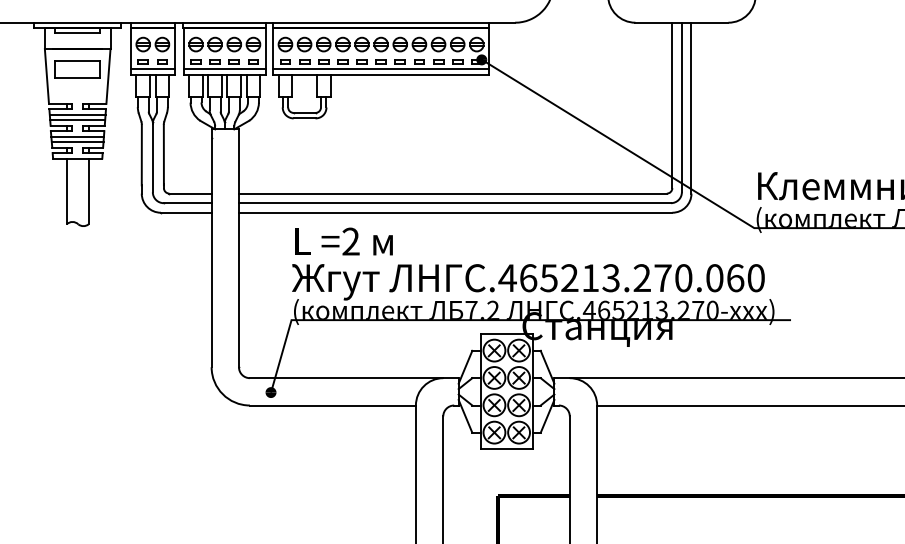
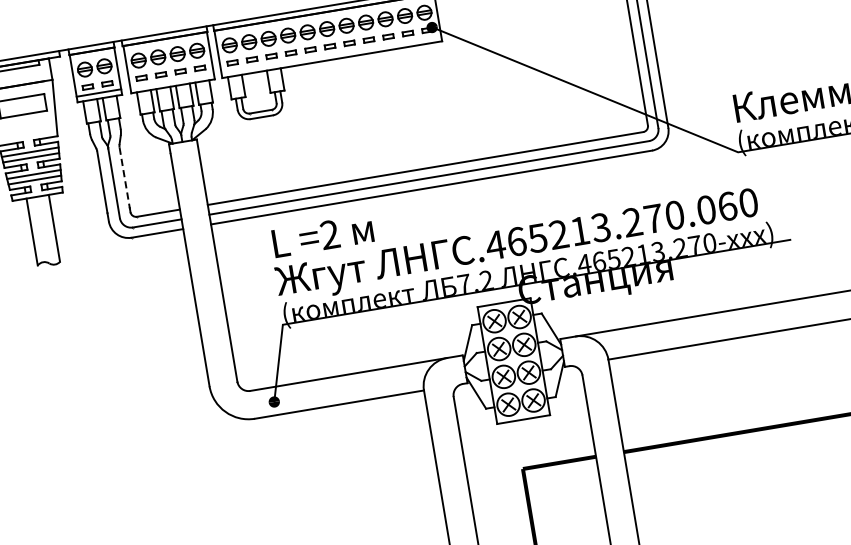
line: (224, 69) -> (171, 81), removed
line: (381, 69) -> (331, 54), removed
line: (163, 155) -> (124, 179), solid -> dashed

